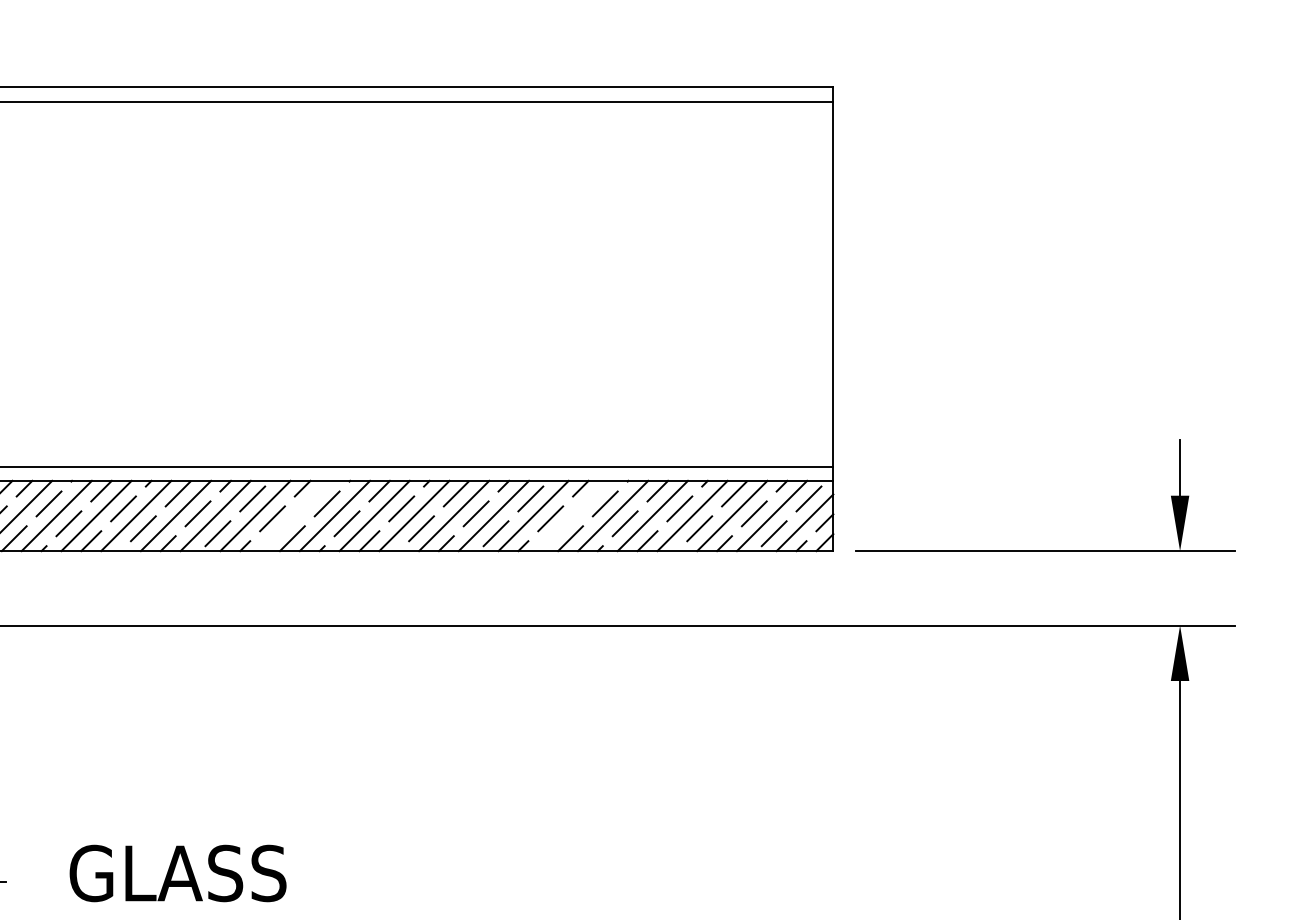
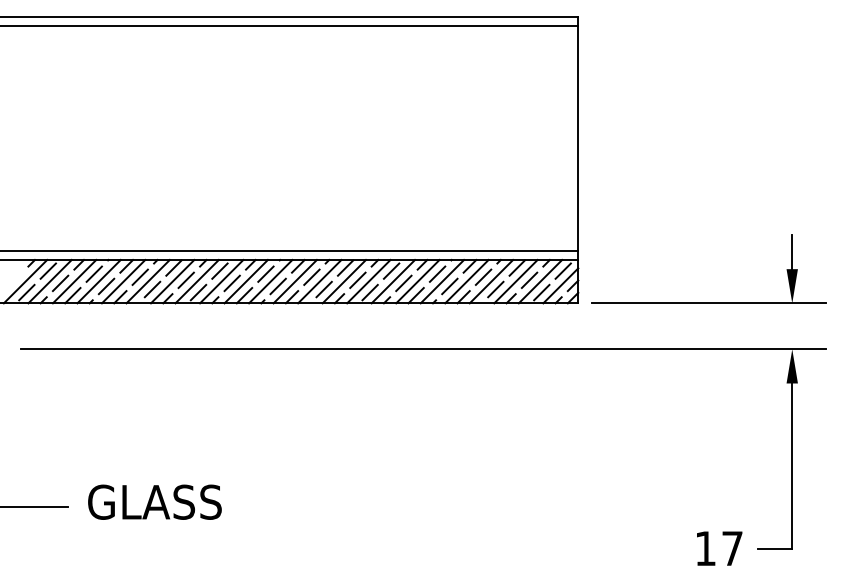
line: (294, 515) -> (245, 281), added
line: (572, 515) -> (417, 281), added
text: (177, 872) -> (154, 501), moved

